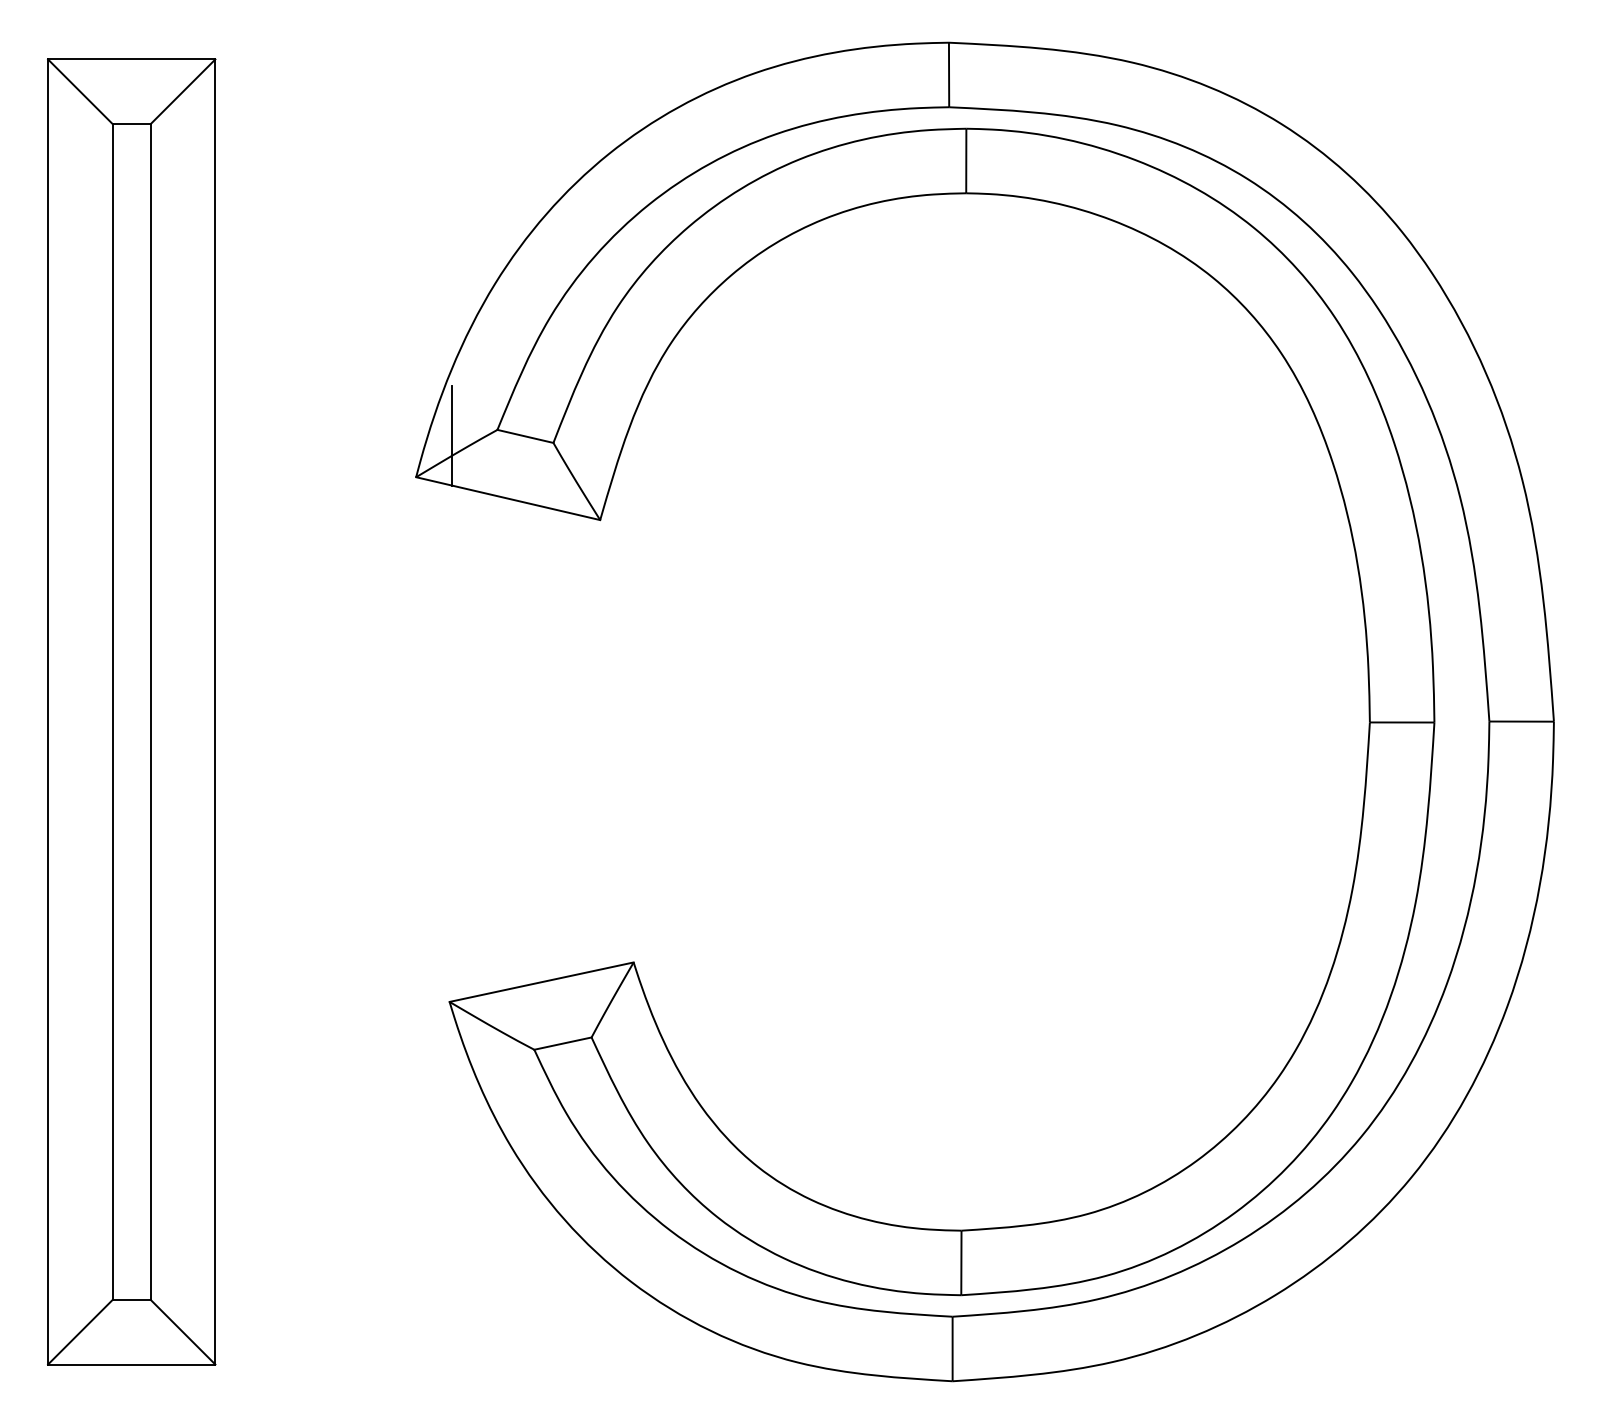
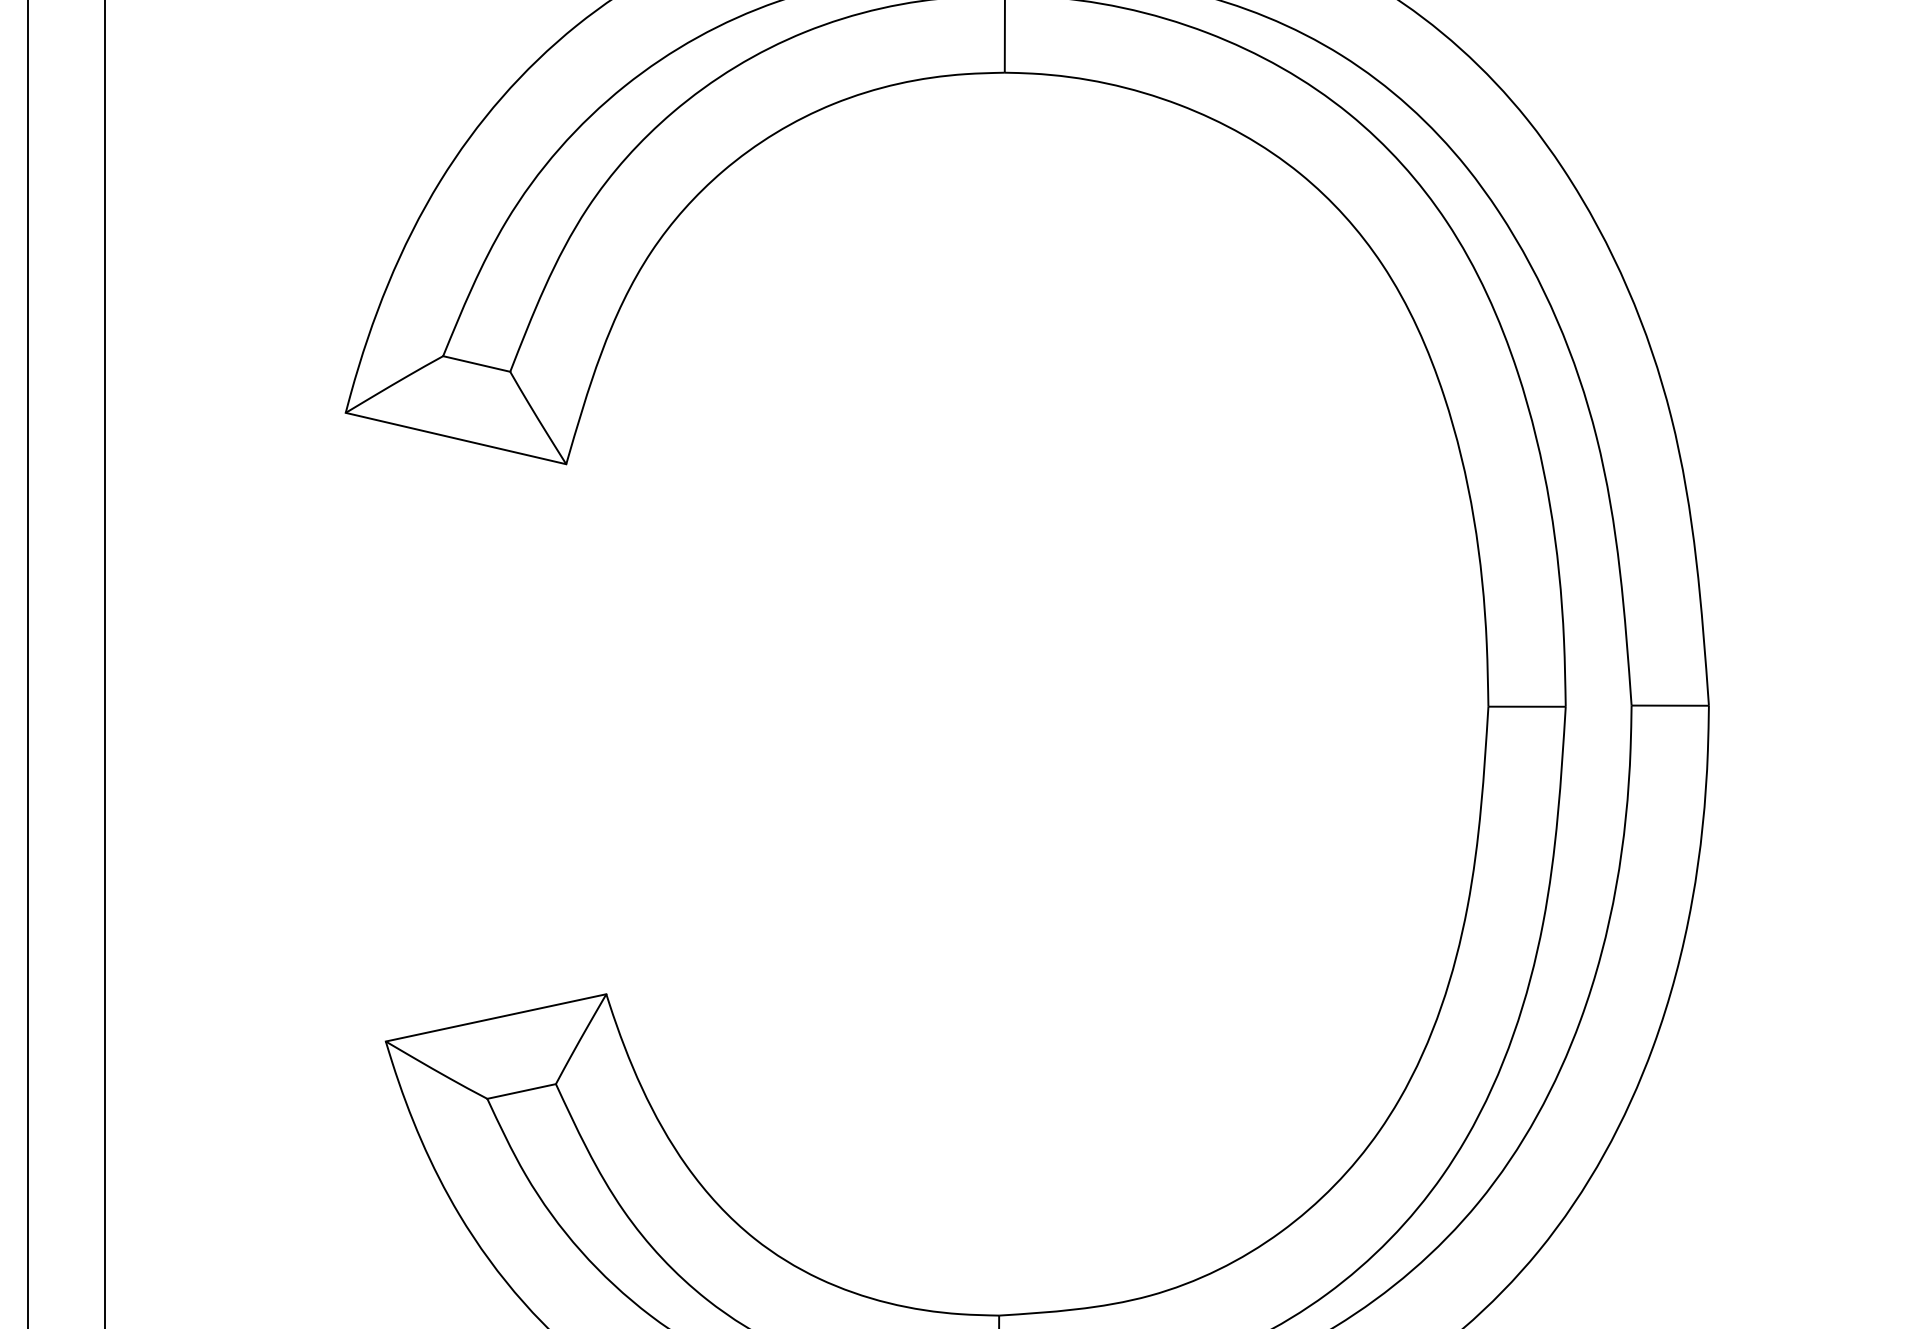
line: (452, 435) -> (389, 362), removed

